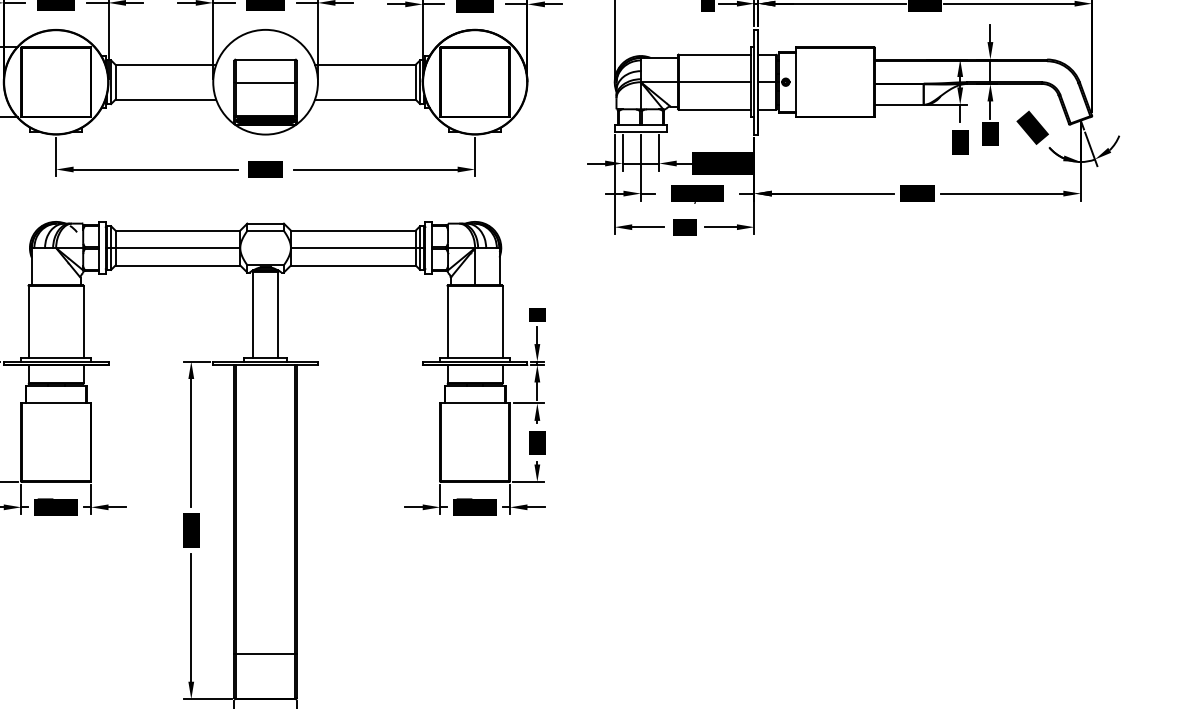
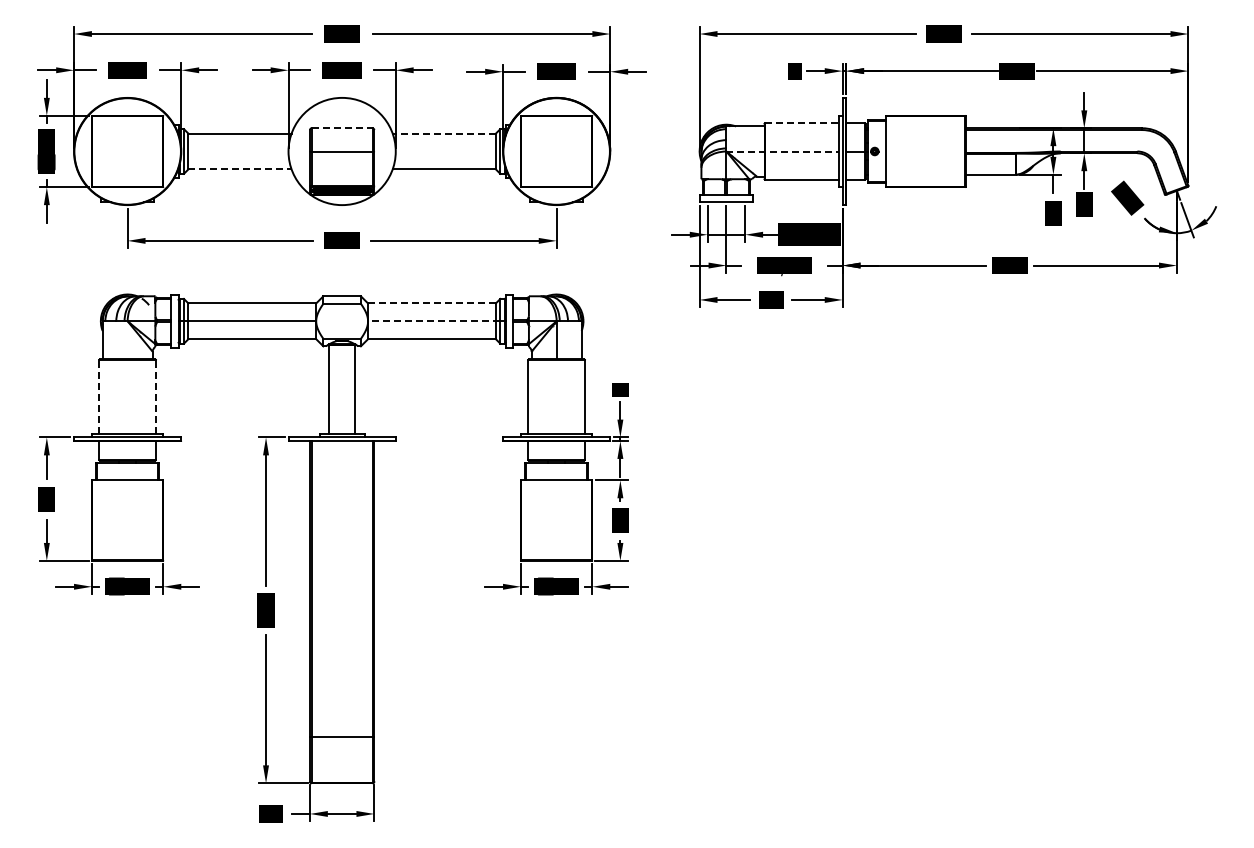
line: (715, 54) -> (802, 123), solid -> dashed
line: (265, 59) -> (342, 128), solid -> dashed
line: (365, 64) -> (444, 133), solid -> dashed
line: (696, 82) -> (783, 151), solid -> dashed
line: (166, 99) -> (240, 169), solid -> dashed
line: (352, 230) -> (431, 303), solid -> dashed
line: (354, 248) -> (433, 321), solid -> dashed
line: (28, 321) -> (99, 396), solid -> dashed
line: (83, 321) -> (155, 396), solid -> dashed

